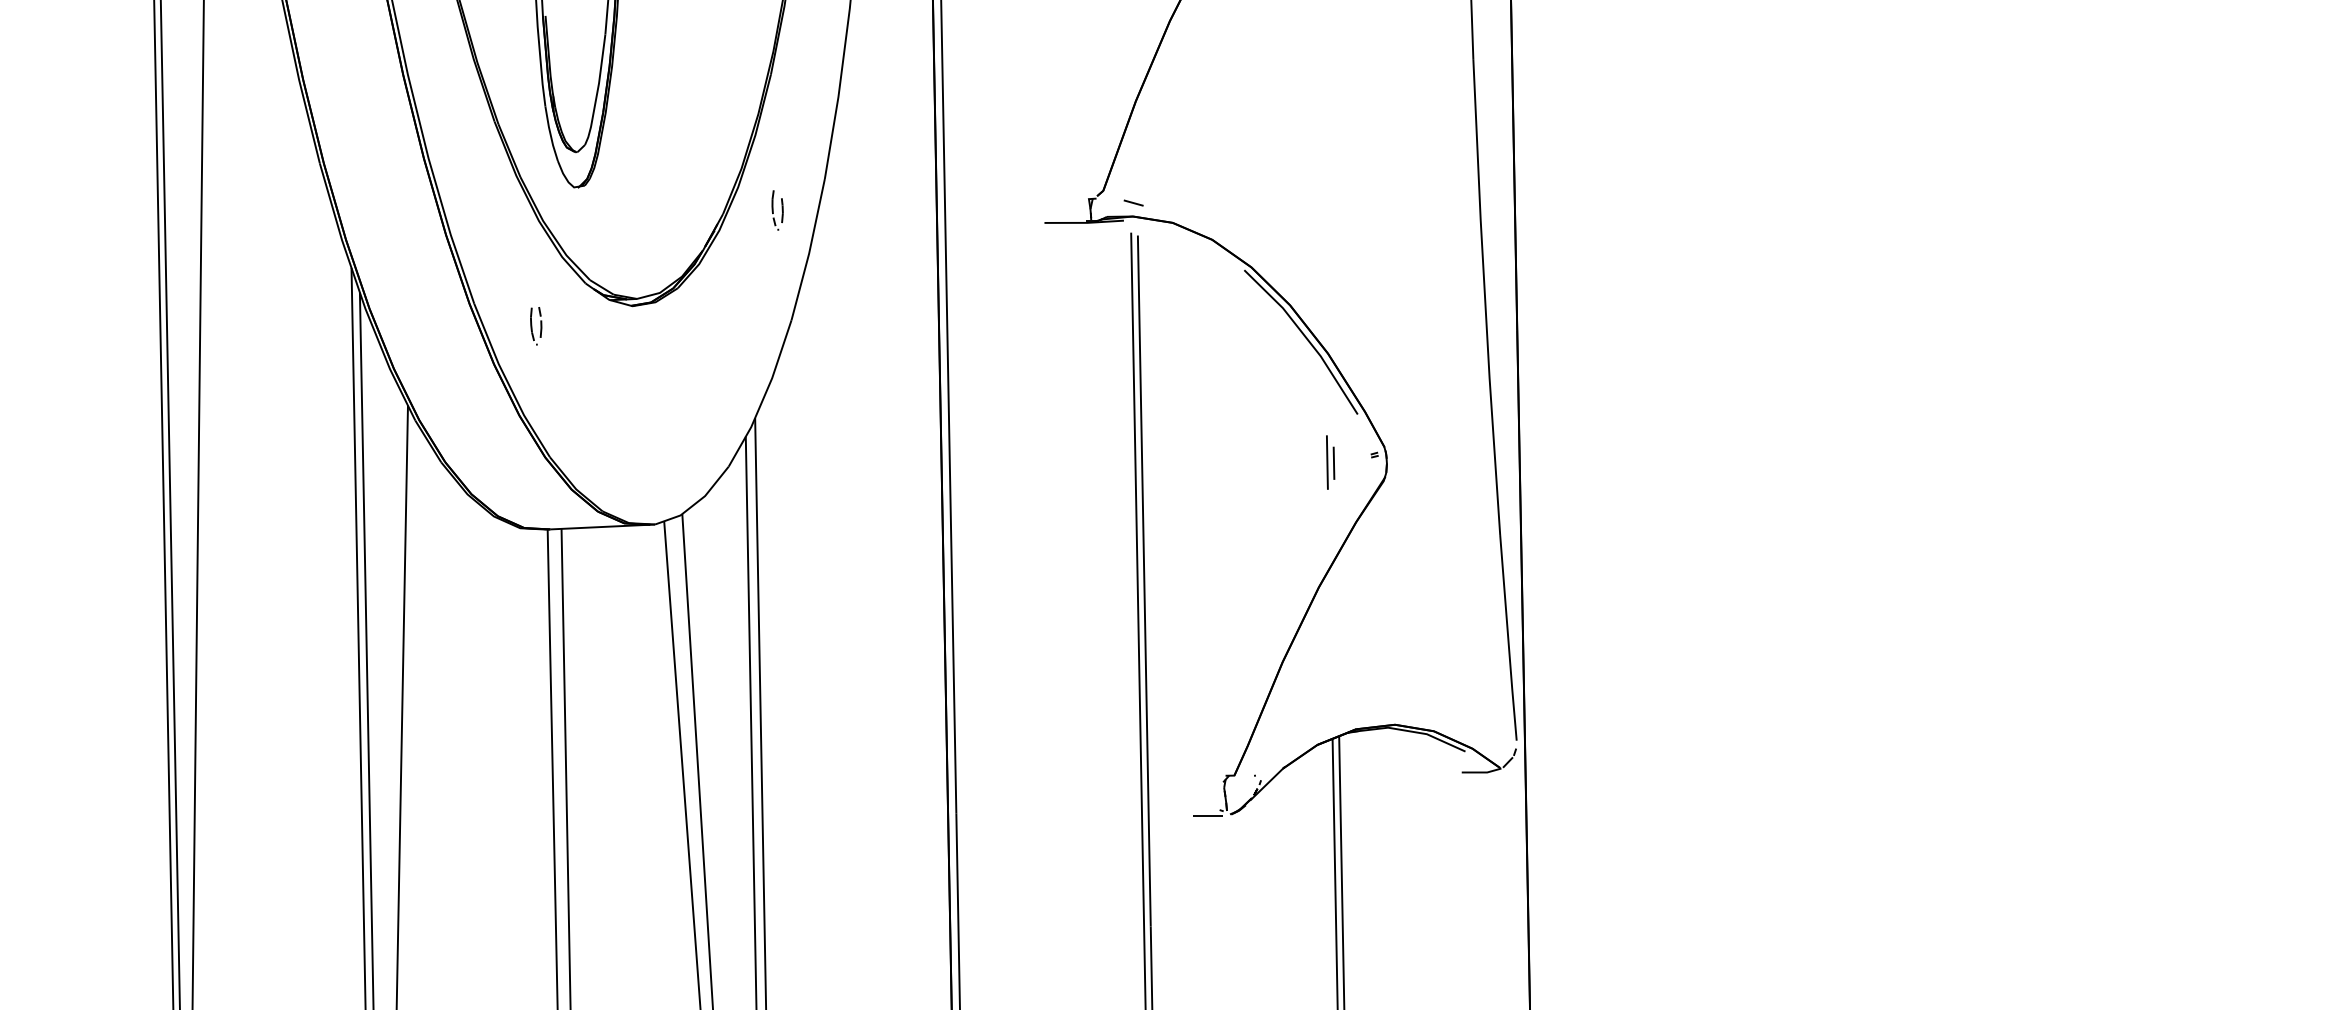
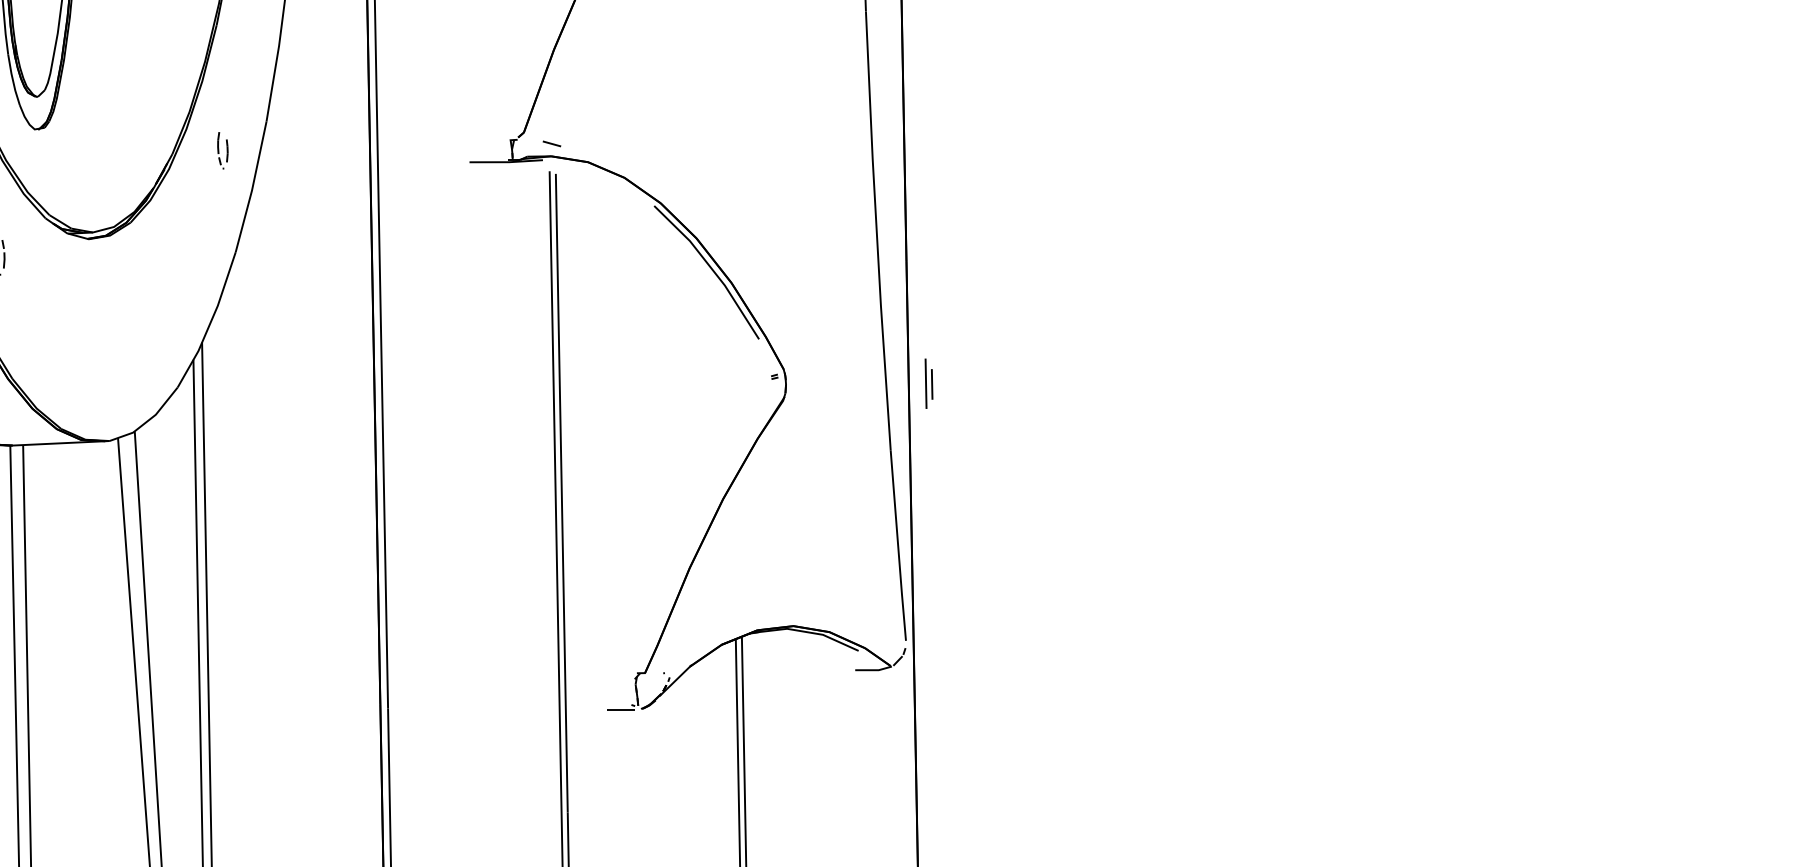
part: (1330, 462) -> (928, 383), moved

